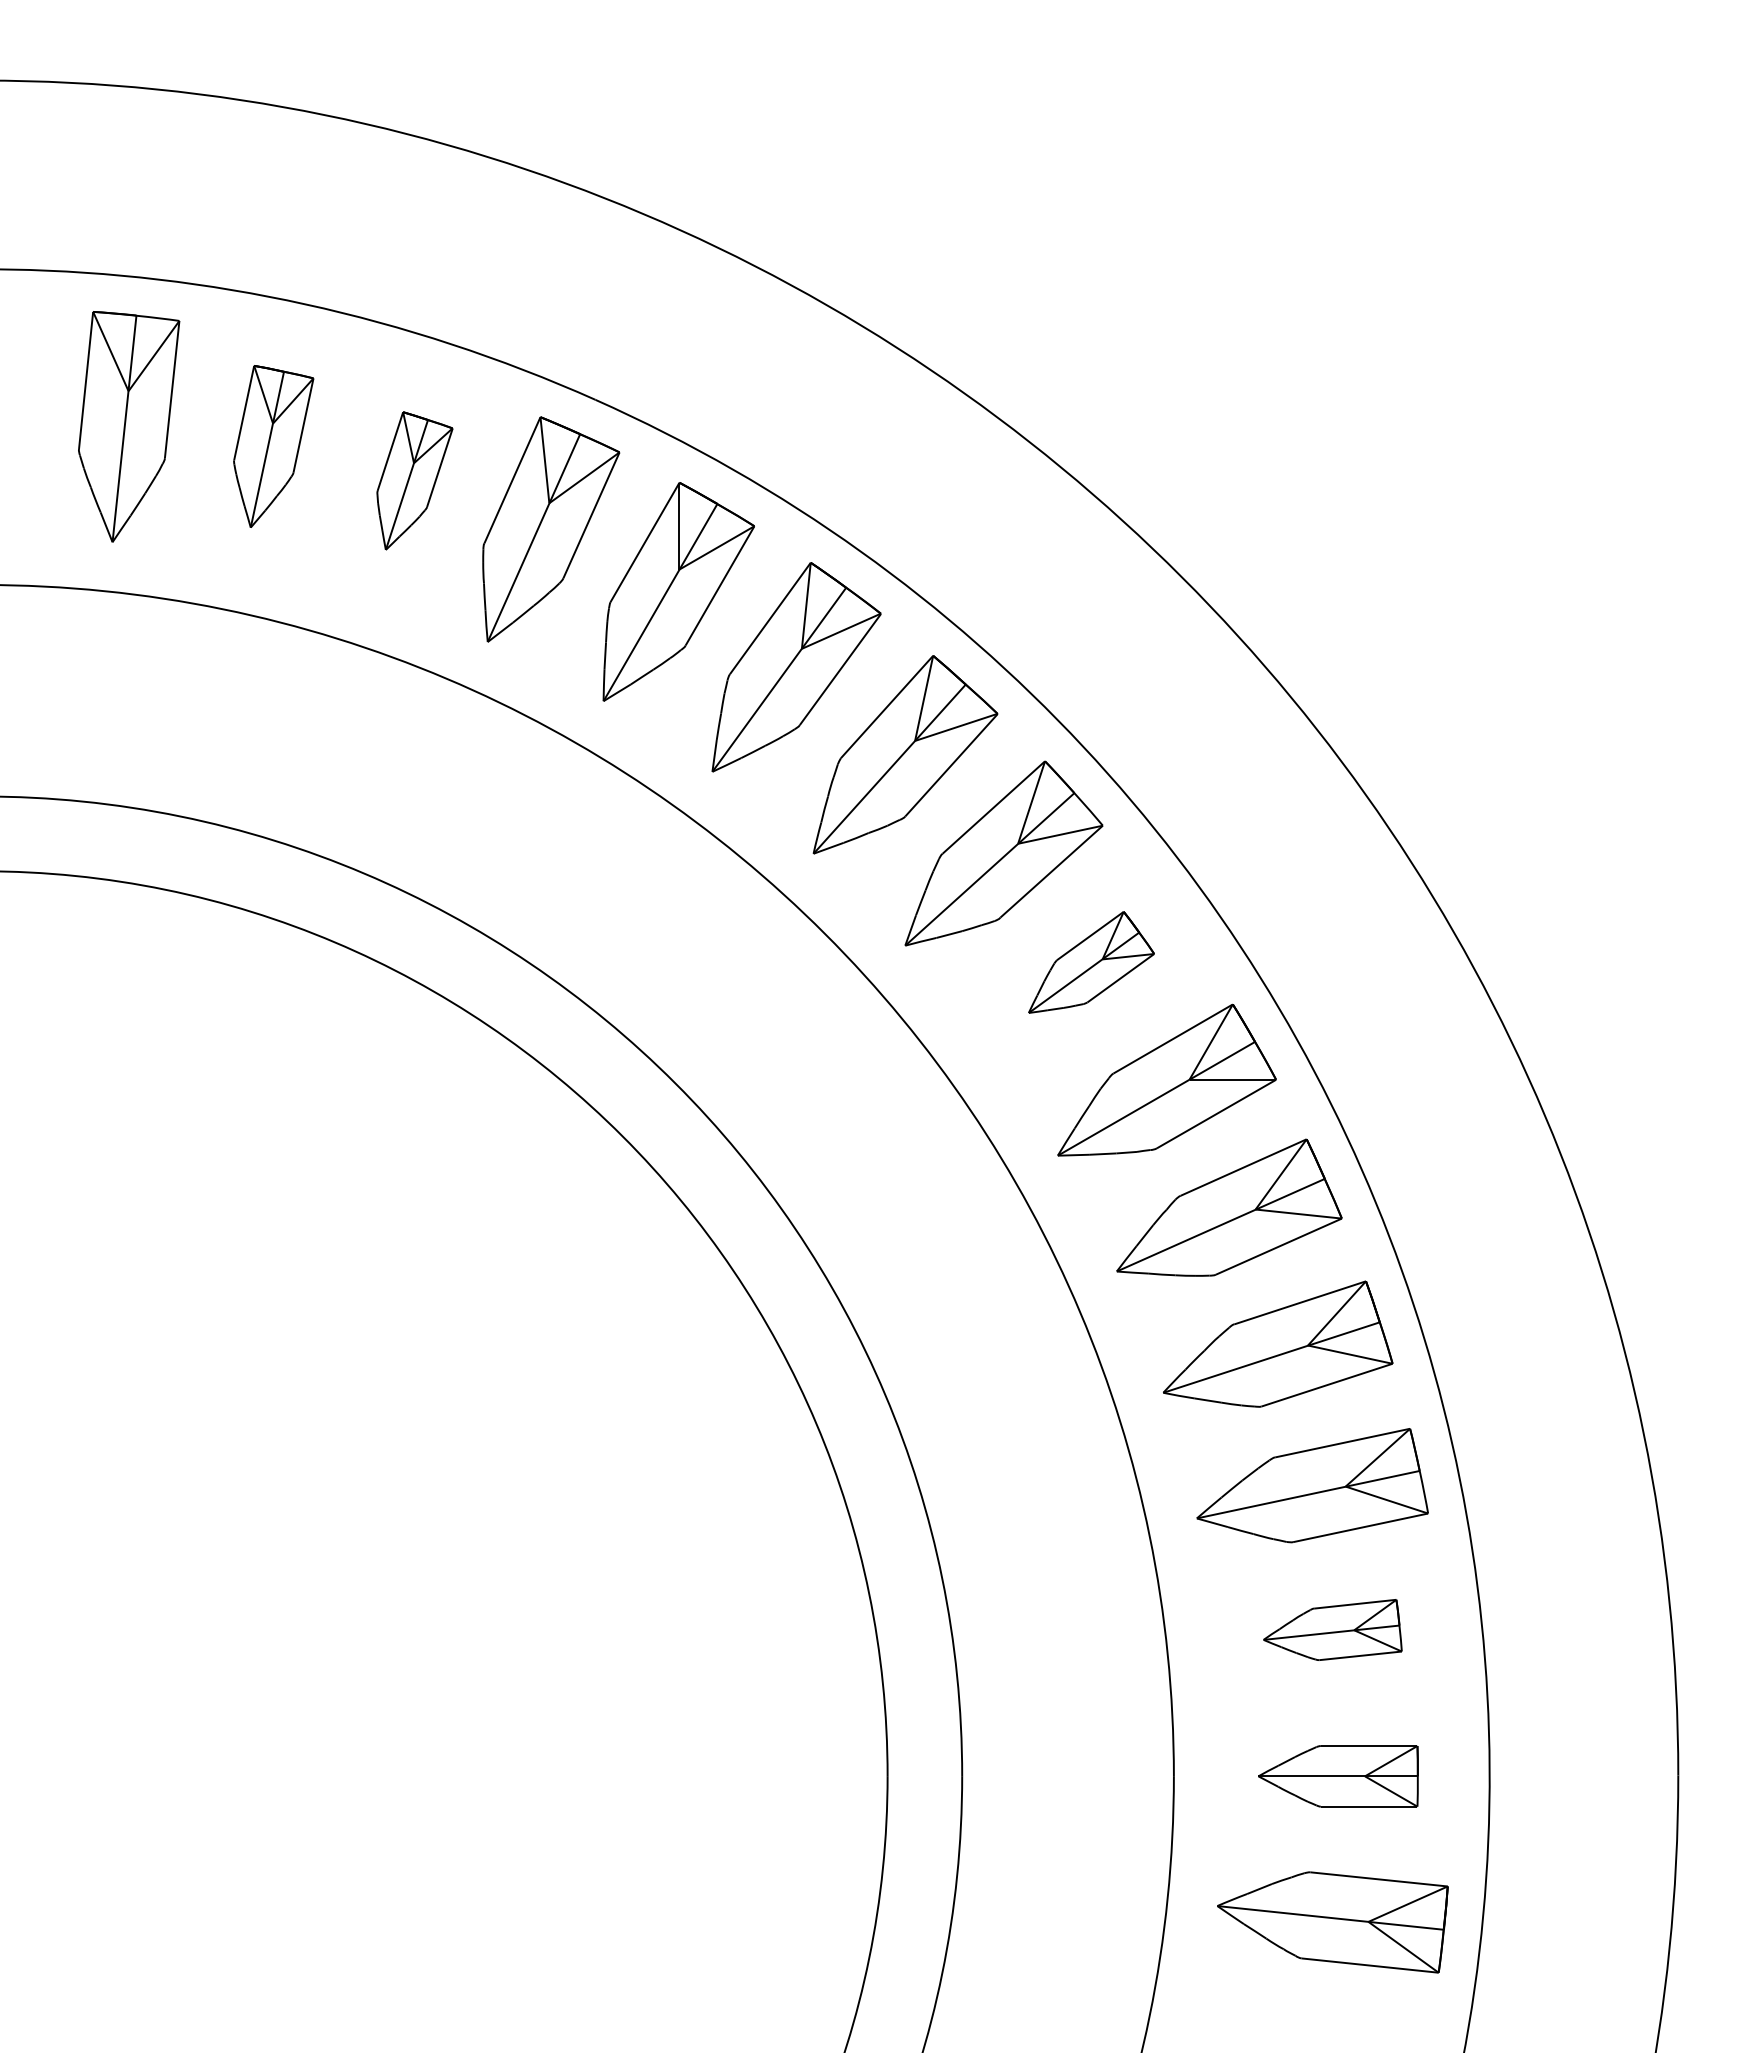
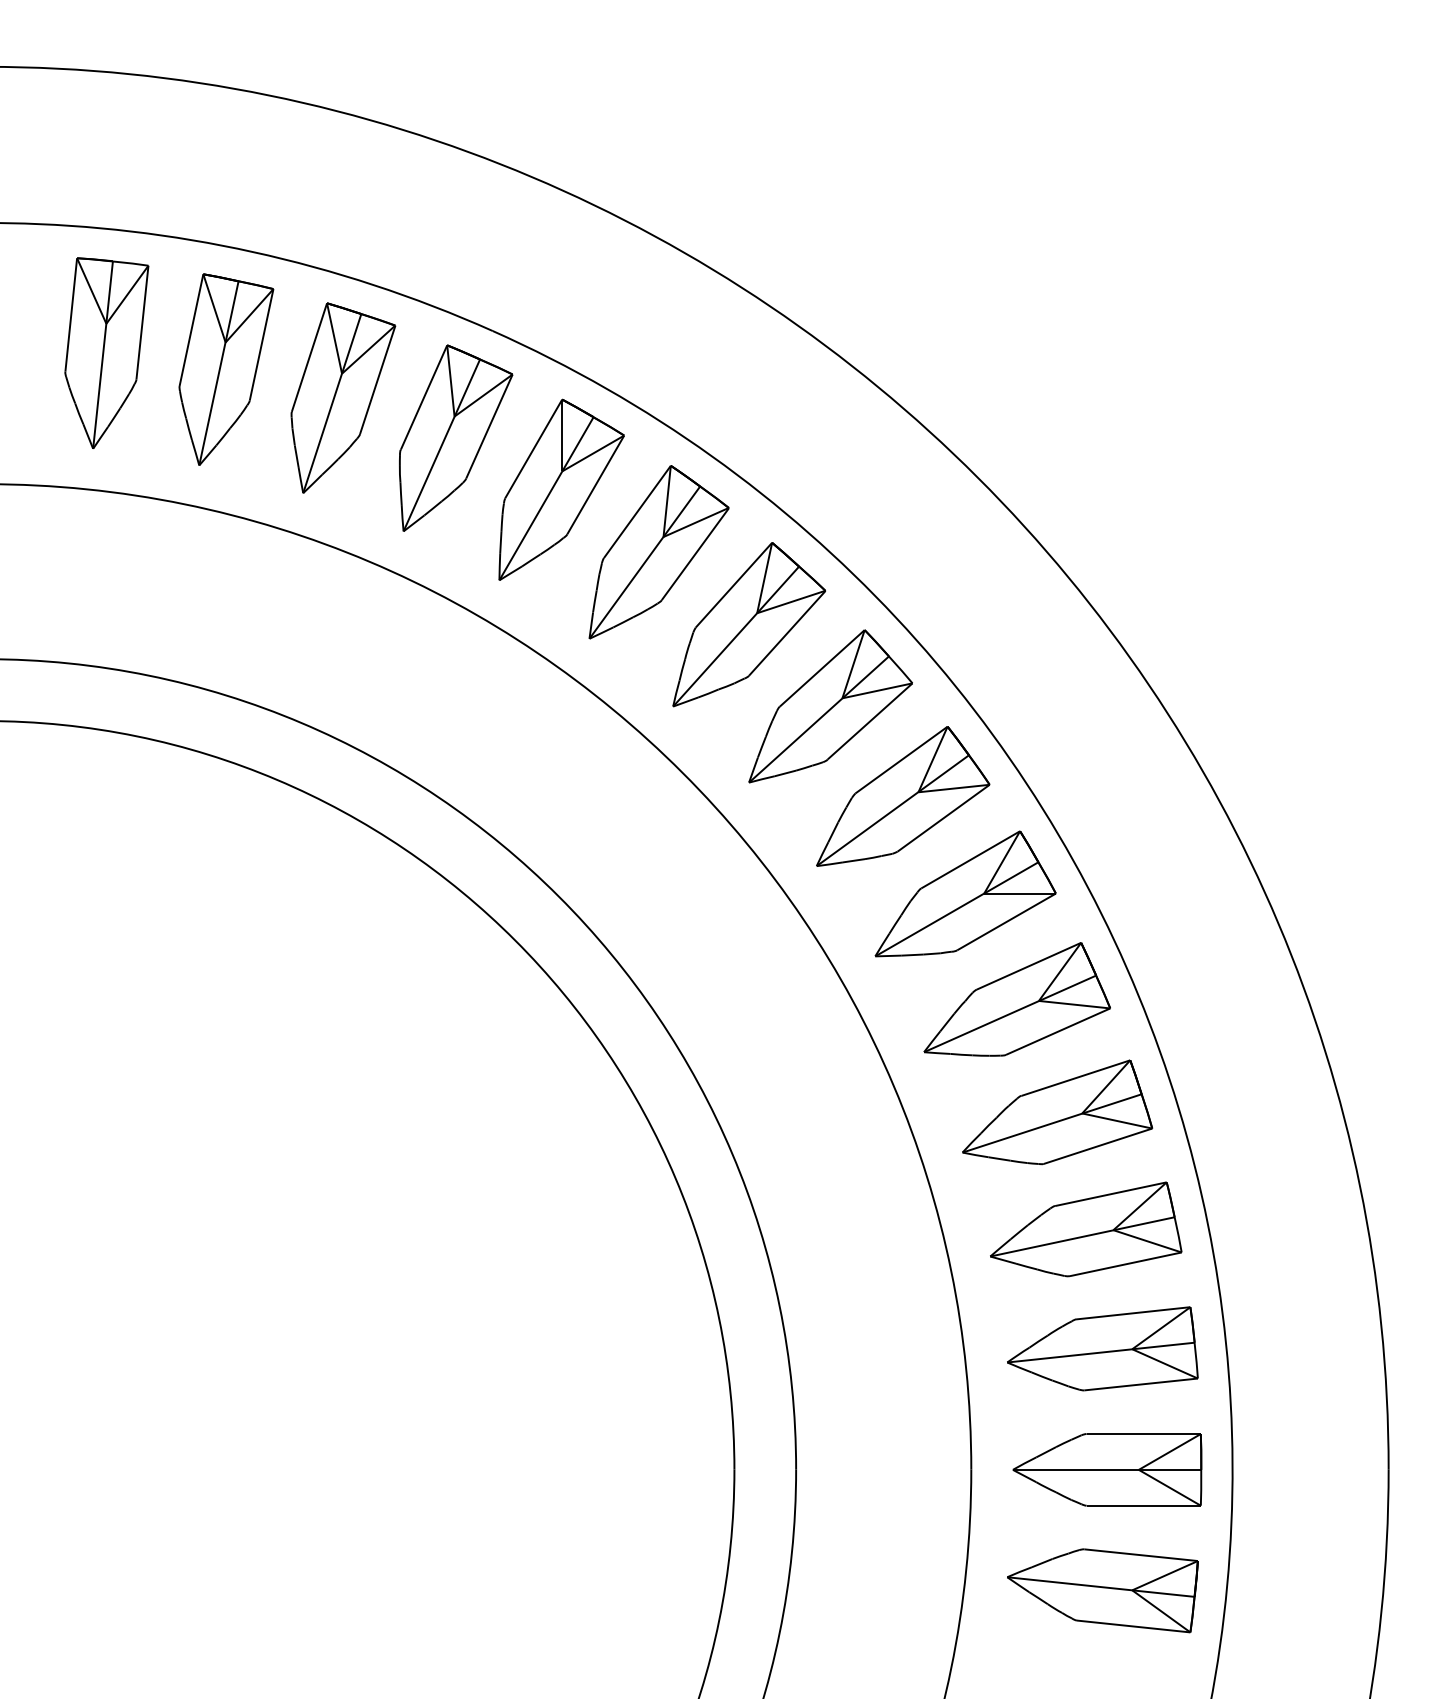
part: (273, 446) -> (226, 369), size x1.43
part: (414, 480) -> (342, 397), size x1.67
part: (1091, 962) -> (903, 796), size x1.67
part: (1332, 1629) -> (1102, 1348), size x1.67
part: (1338, 1776) -> (1107, 1470), size x1.43

